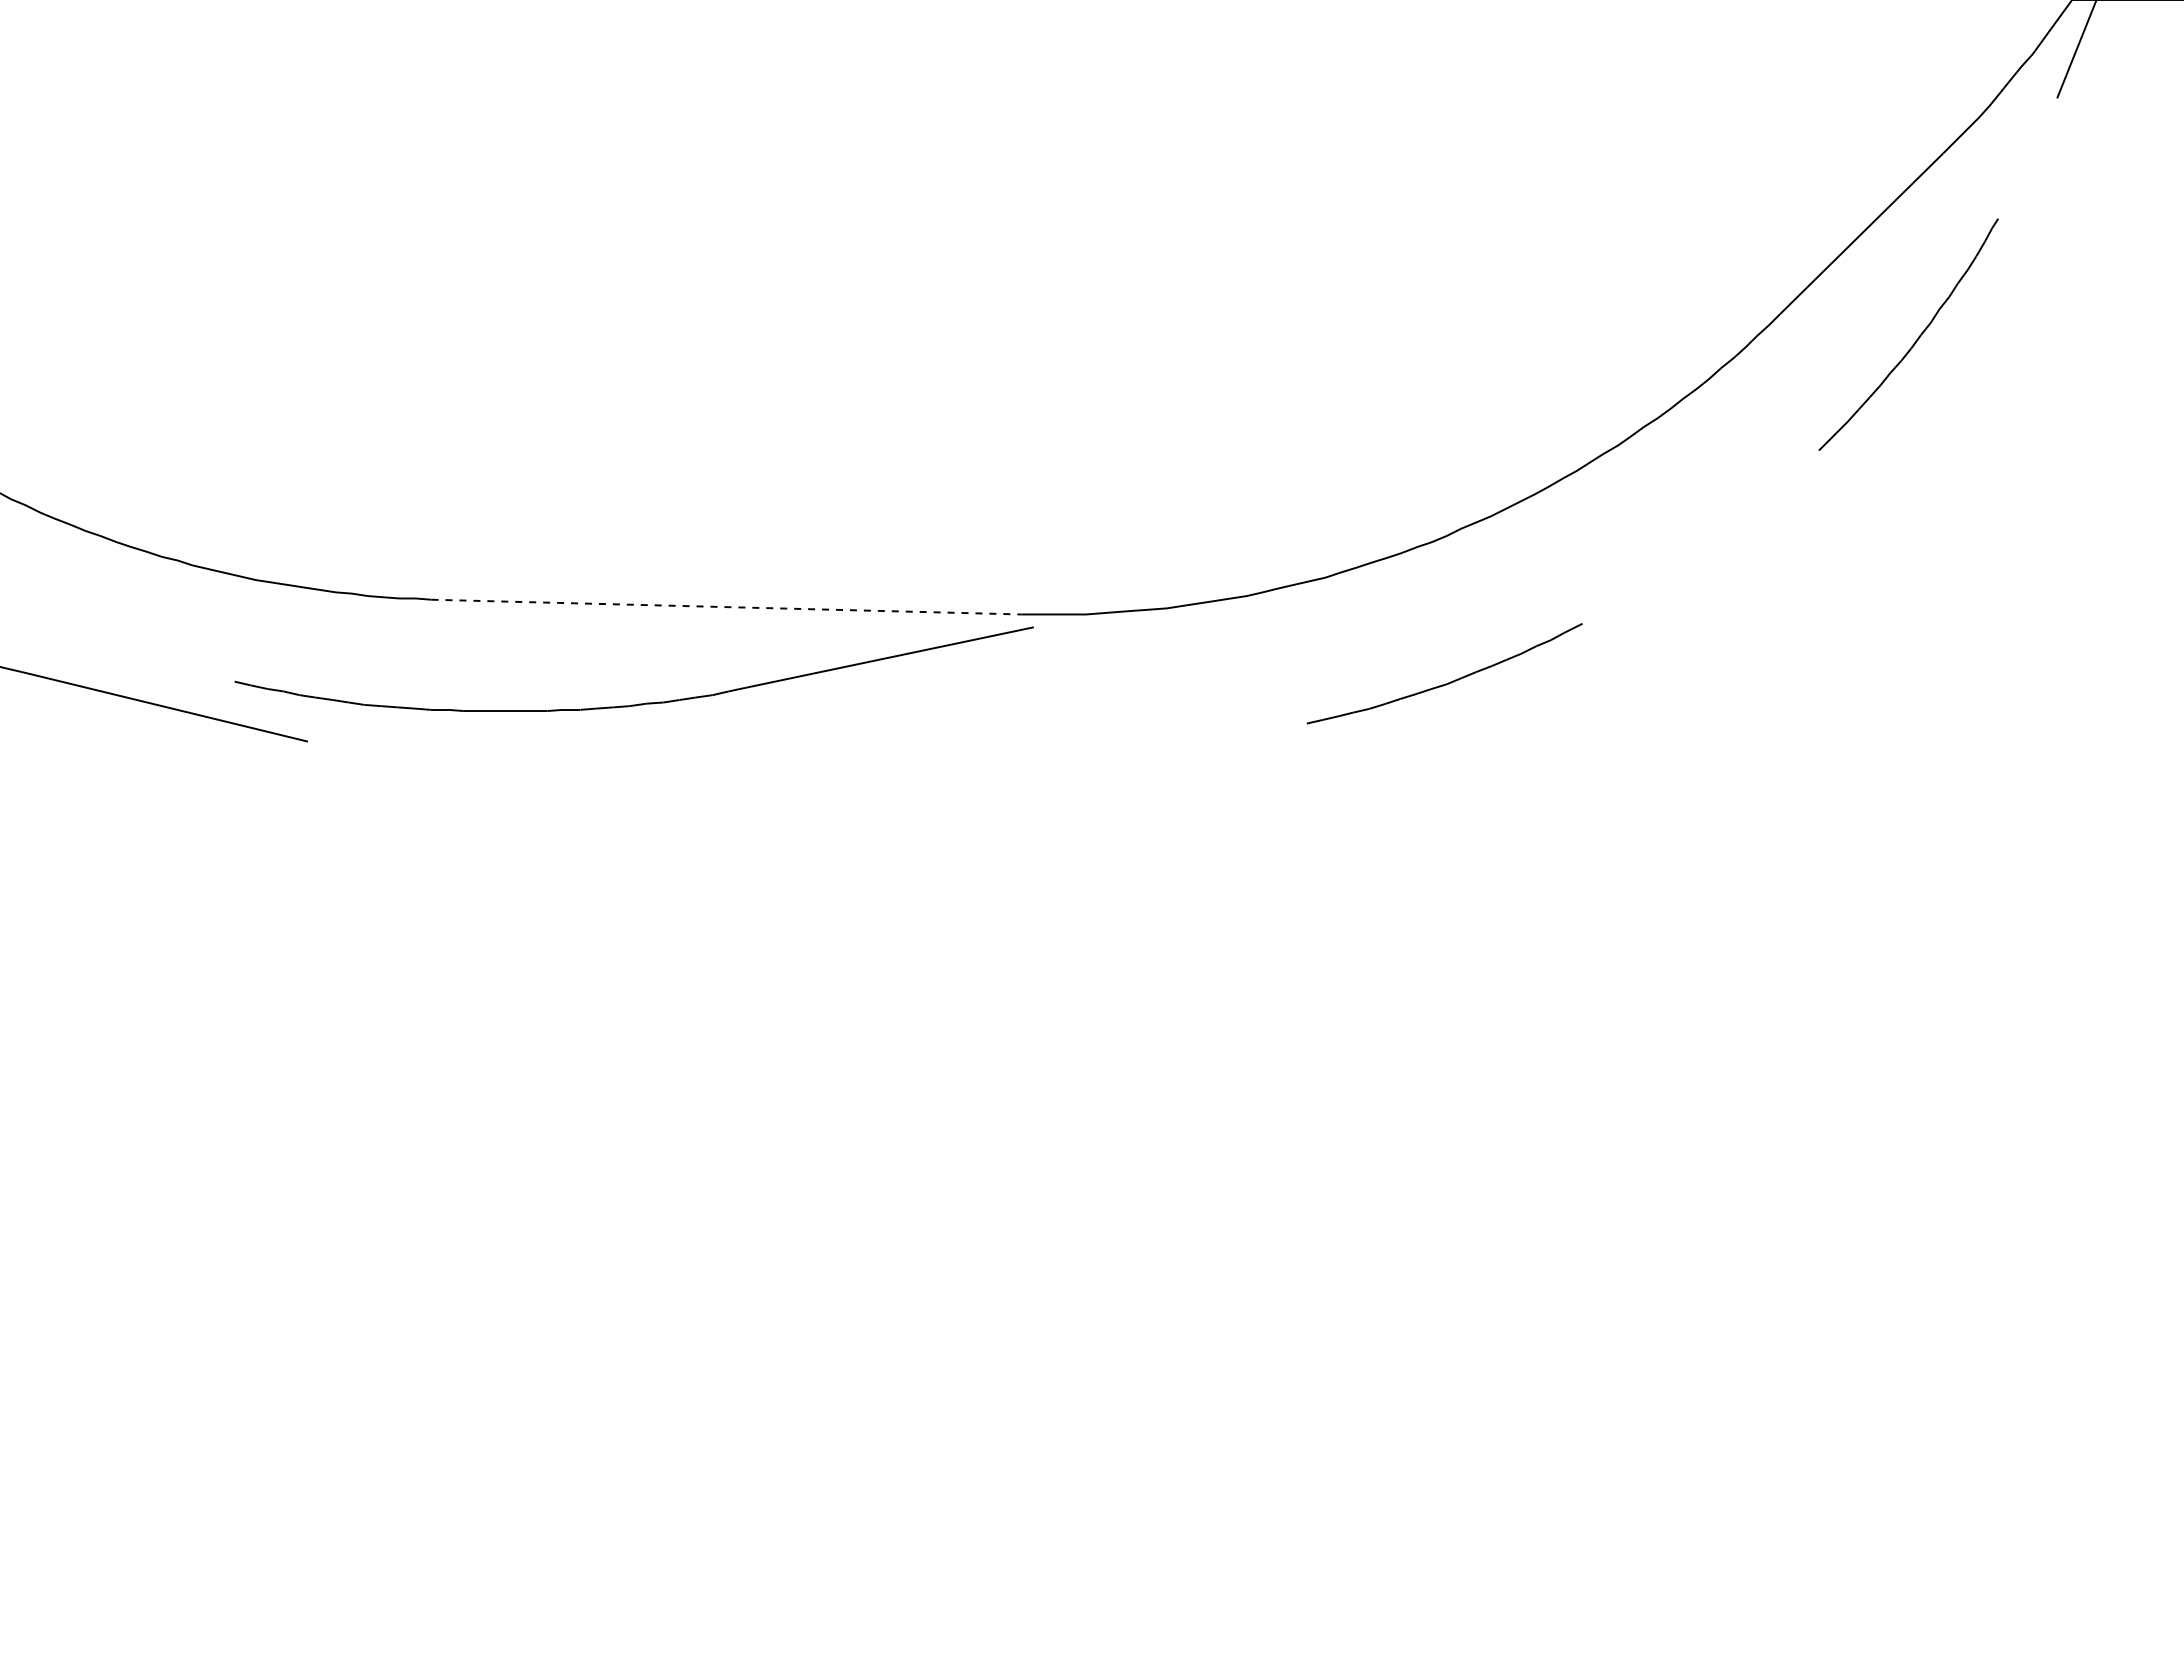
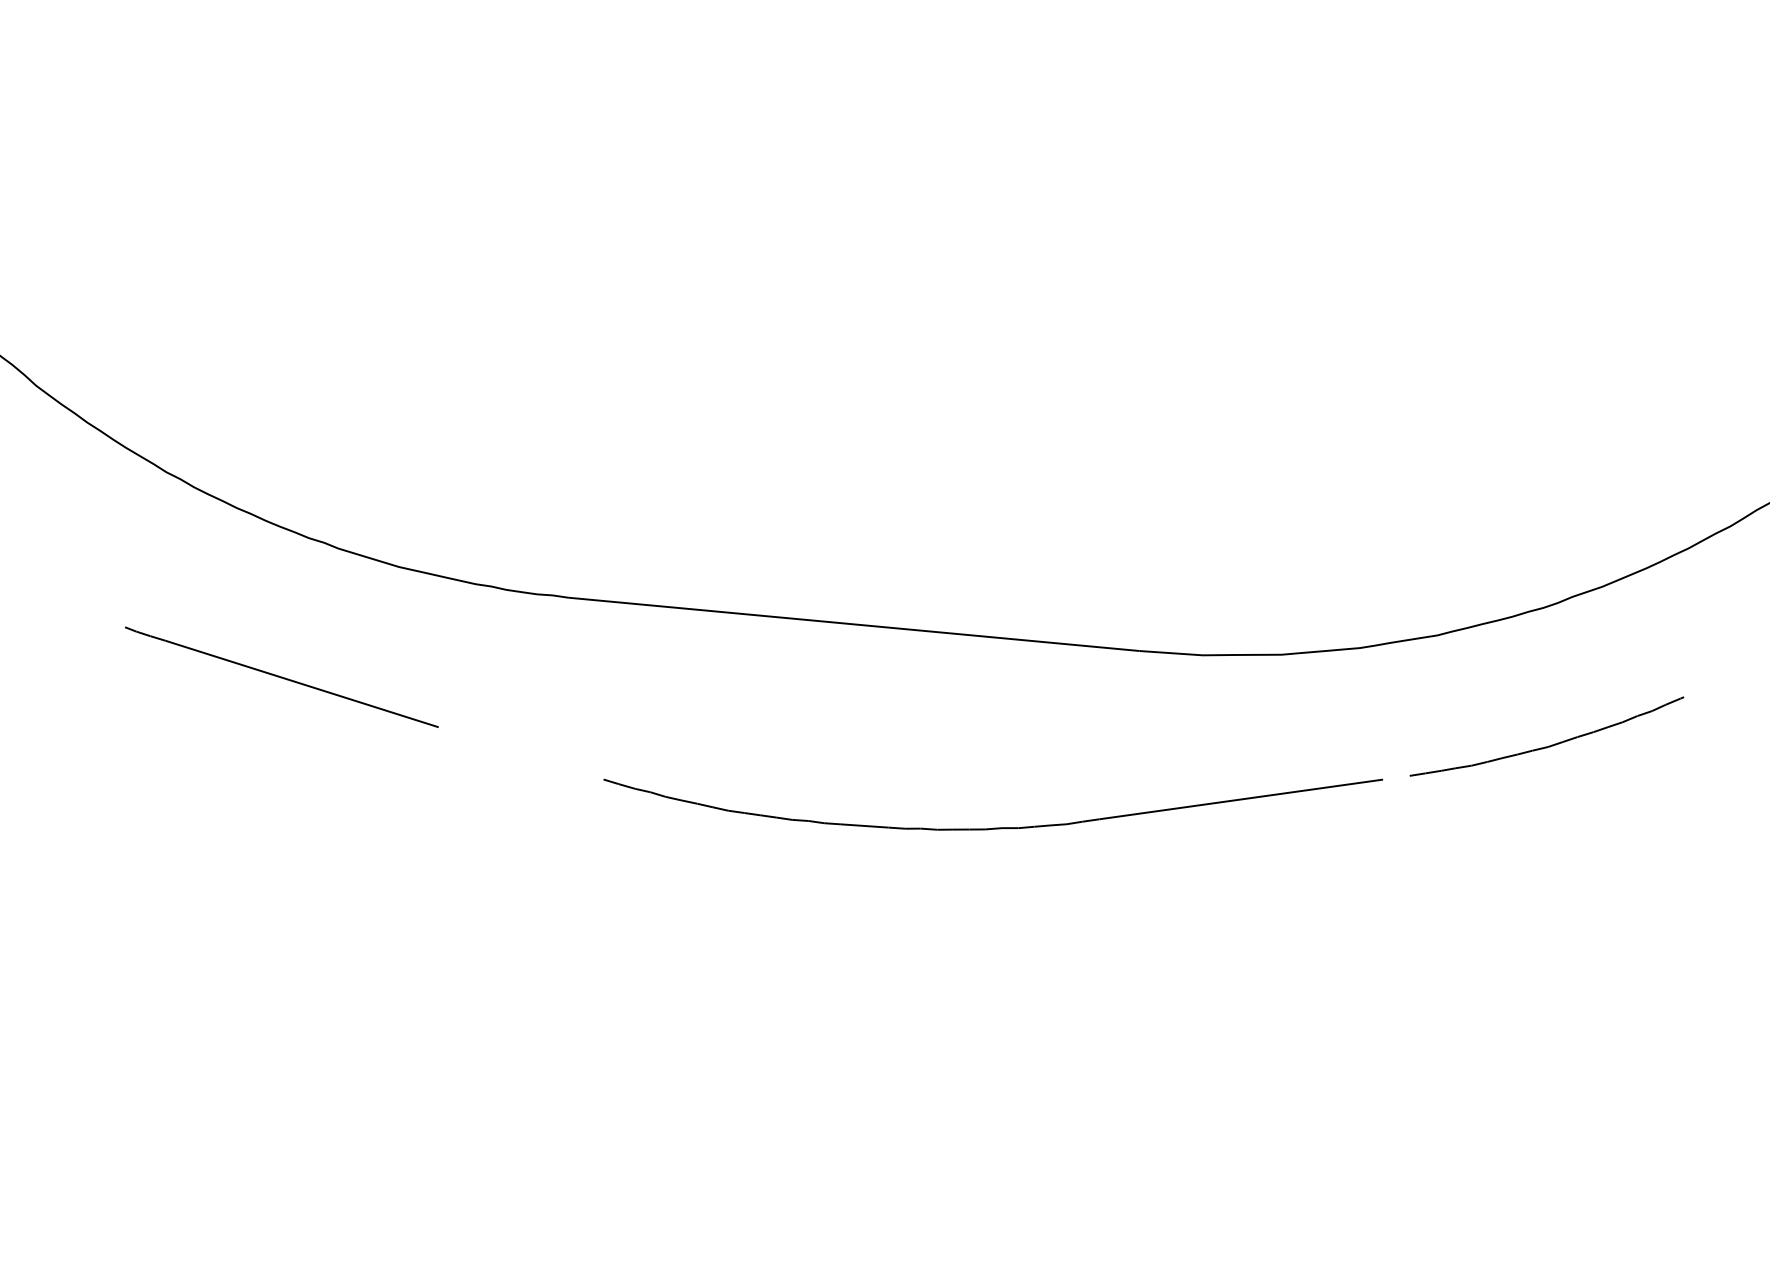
line: (726, 607) -> (853, 624), dashed -> solid
part: (638, 703) -> (994, 827), moved

